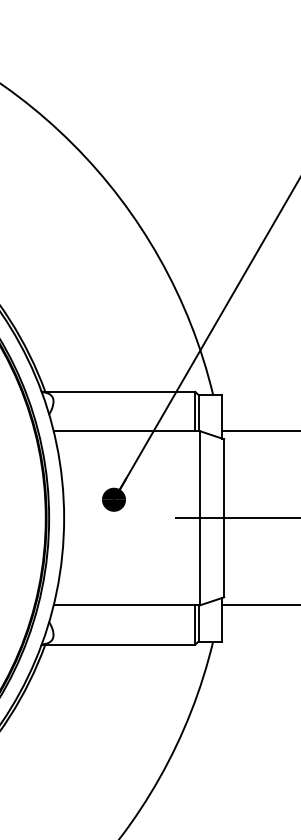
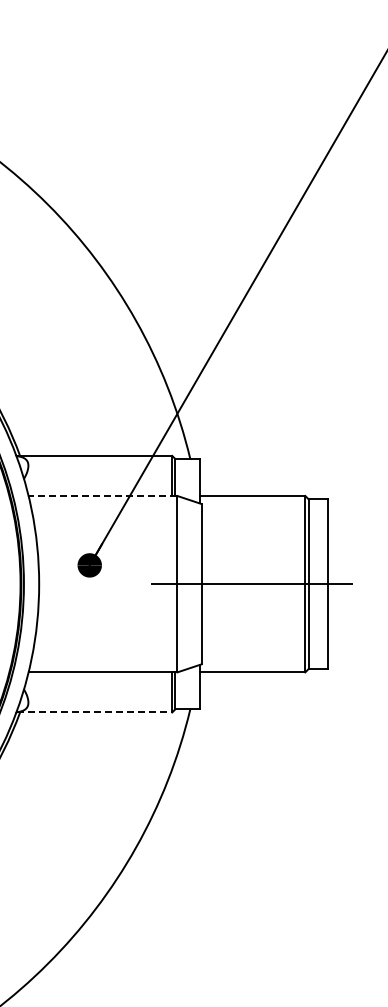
line: (126, 431) -> (102, 496), solid -> dashed
line: (118, 644) -> (94, 712), solid -> dashed

